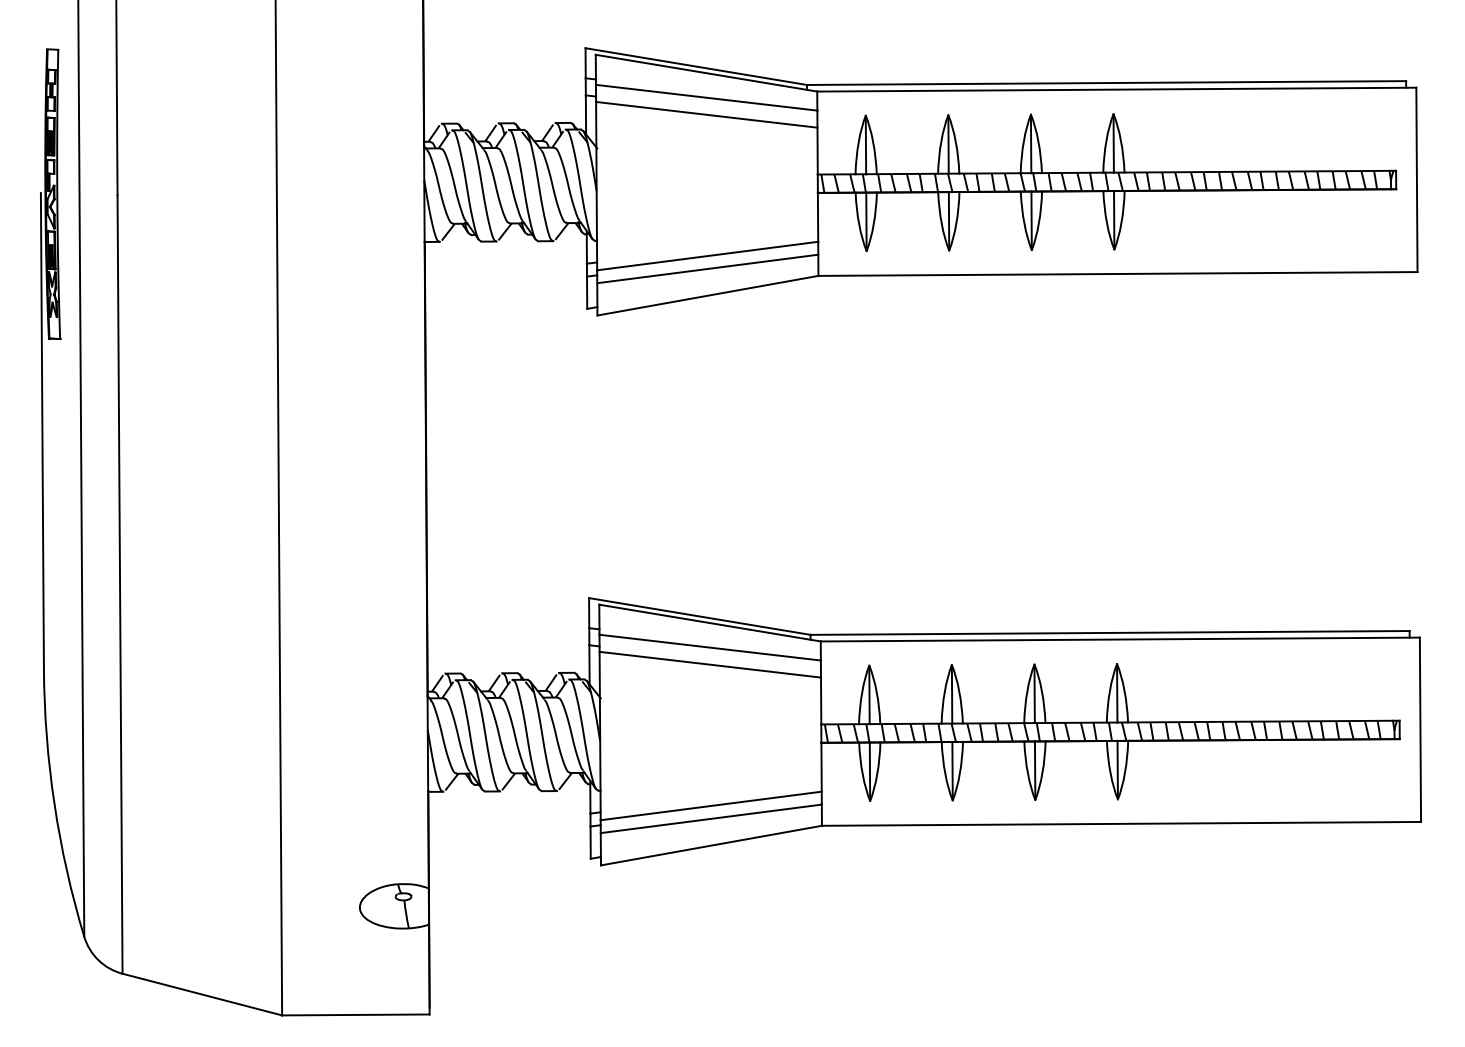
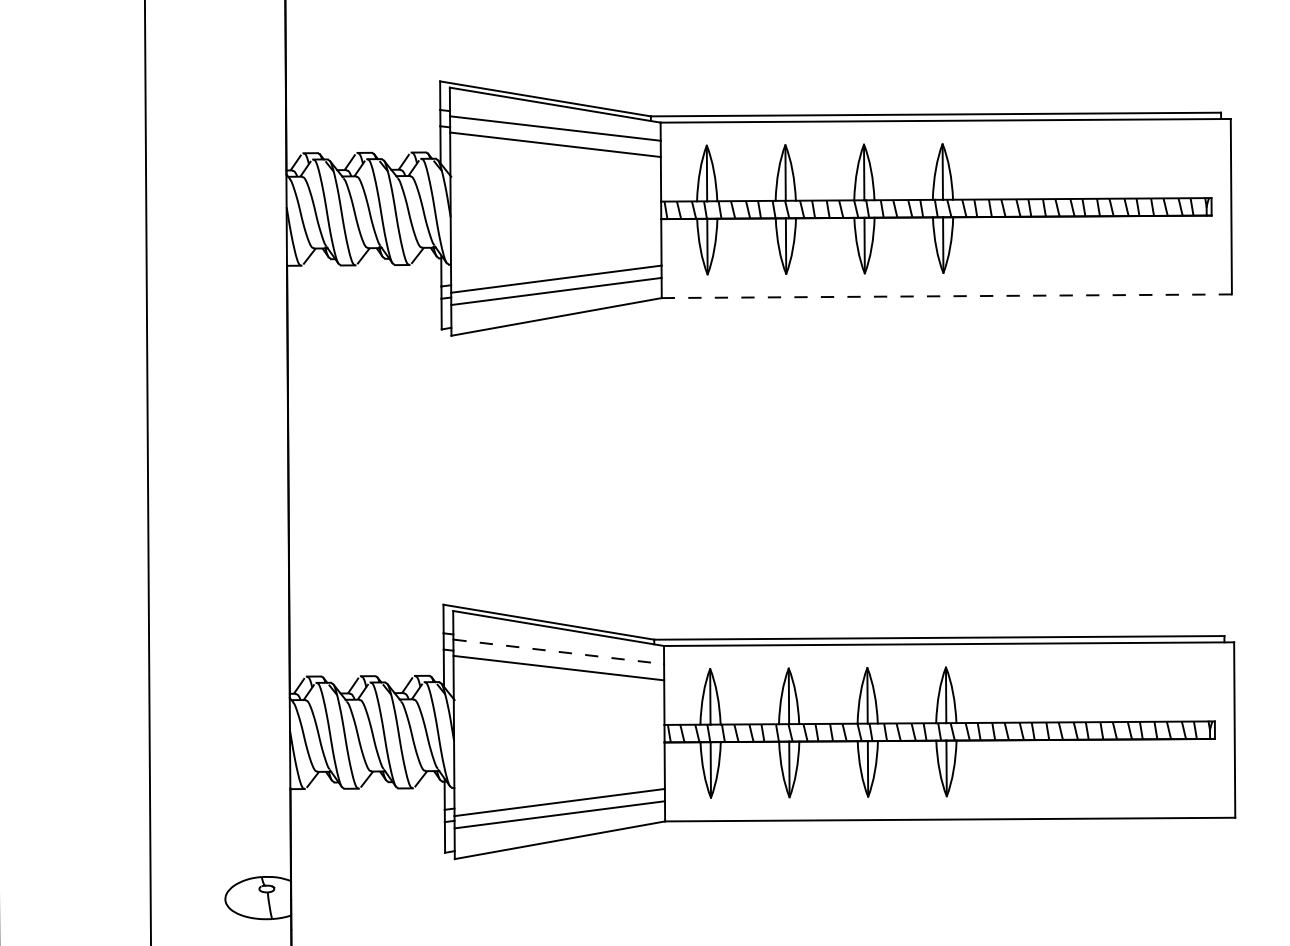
line: (1117, 273) -> (946, 295), solid -> dashed
line: (710, 647) -> (559, 651), solid -> dashed

